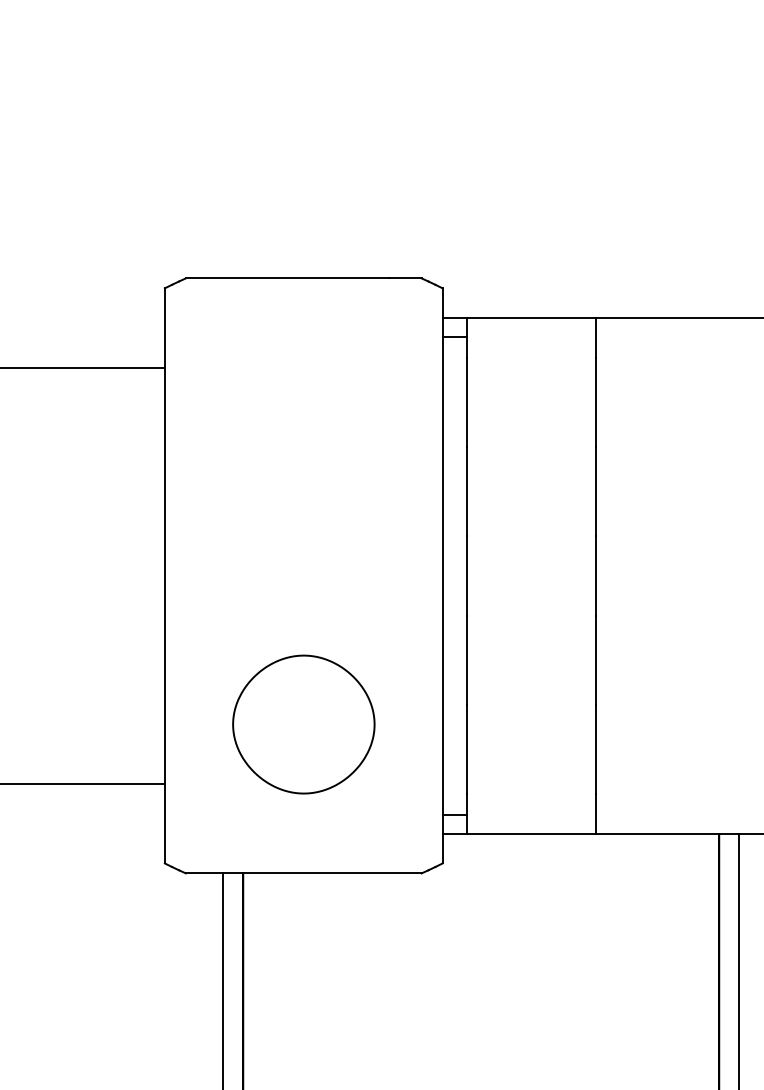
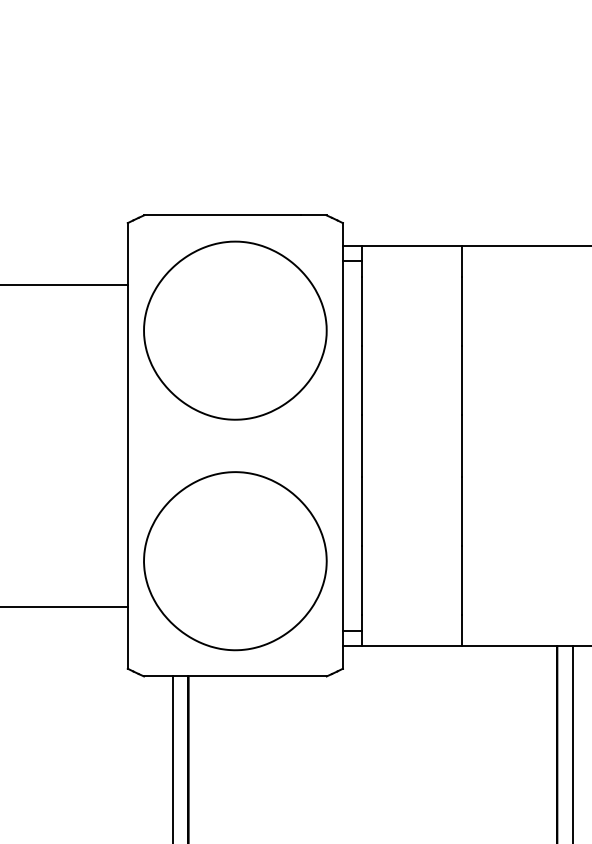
part: (303, 426) -> (235, 330), added
part: (303, 724) -> (235, 561), size x1.67

